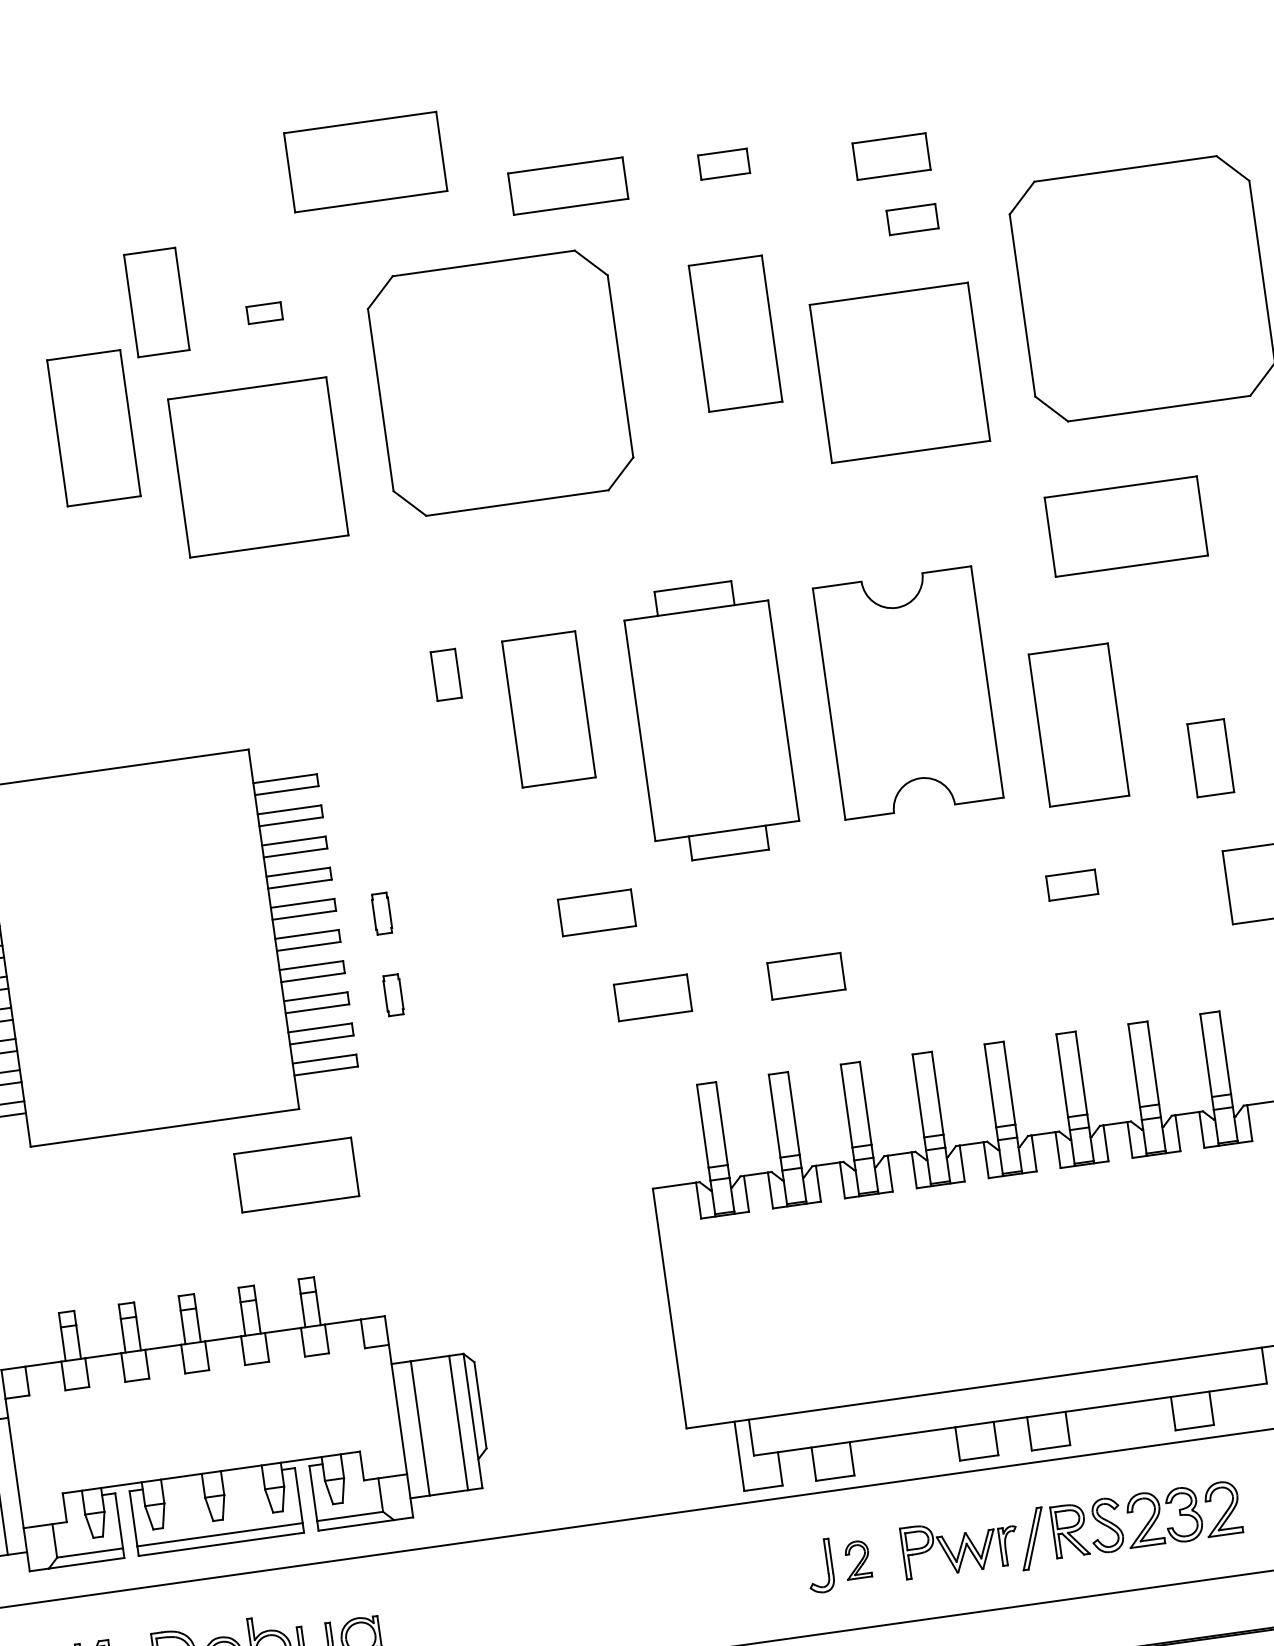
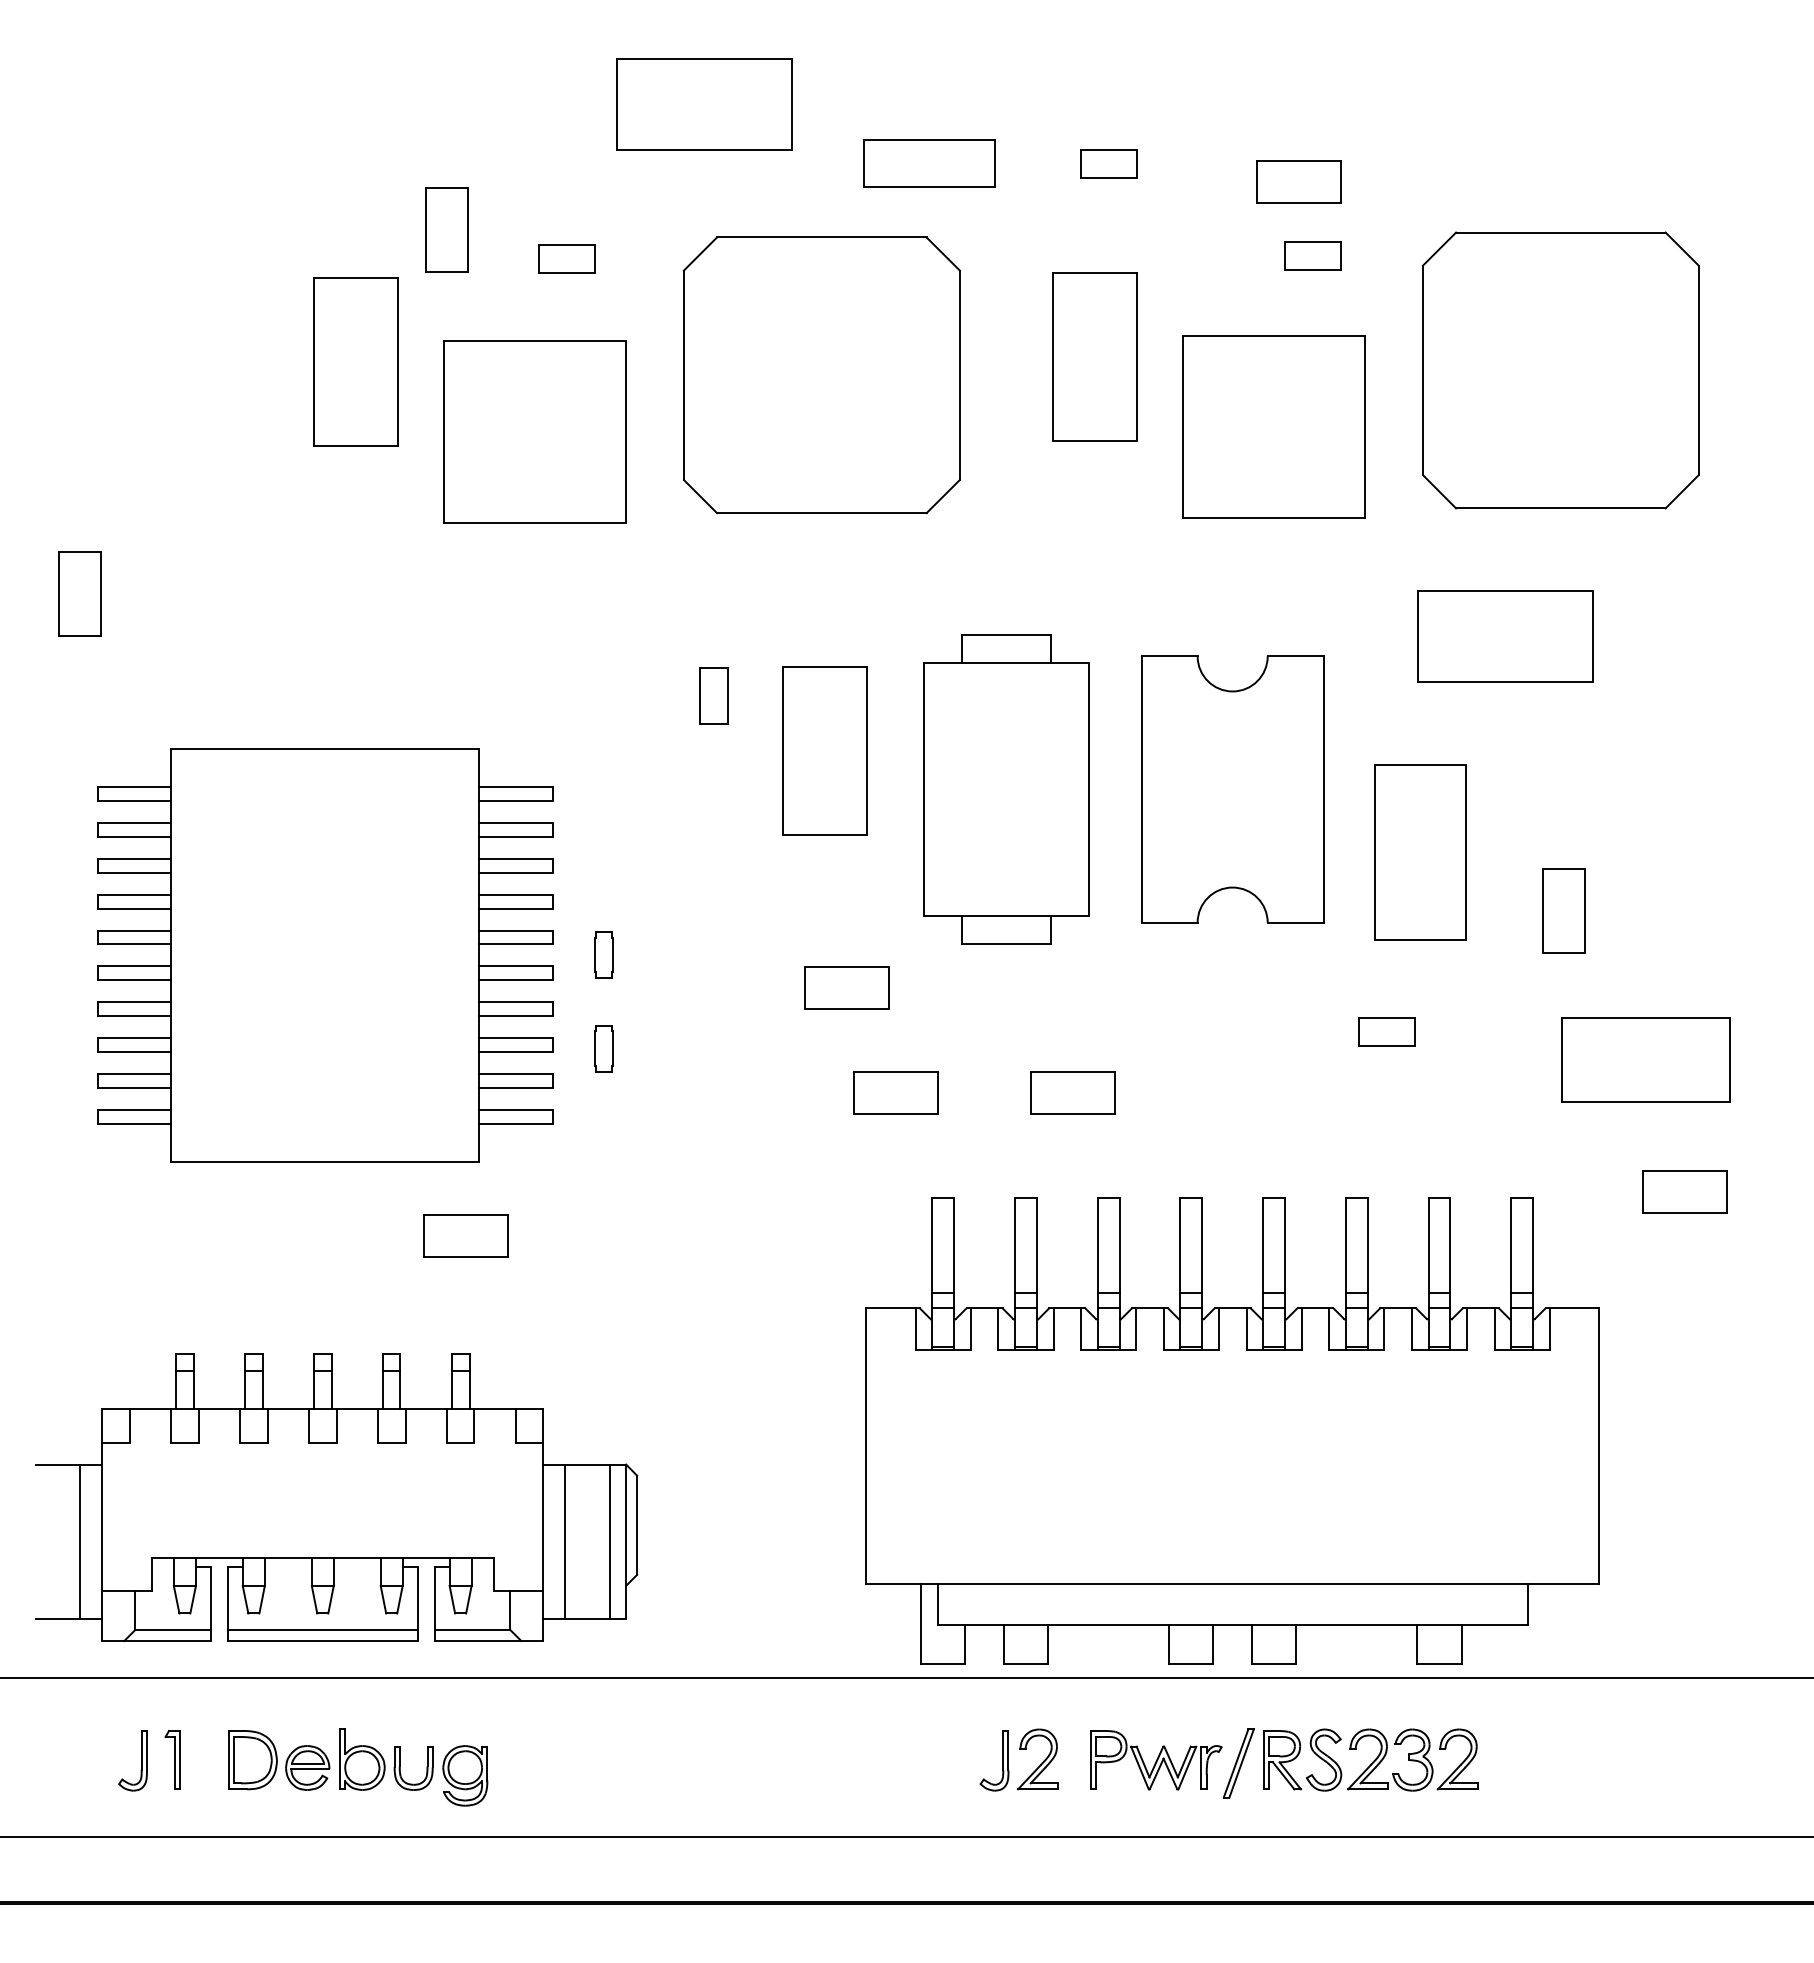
part: (156, 302) -> (446, 229), size x0.71
part: (264, 312) -> (566, 258), size x1.43
part: (295, 1174) -> (465, 1235), size x0.62
part: (857, 1560) -> (1037, 1759), size x1.43

